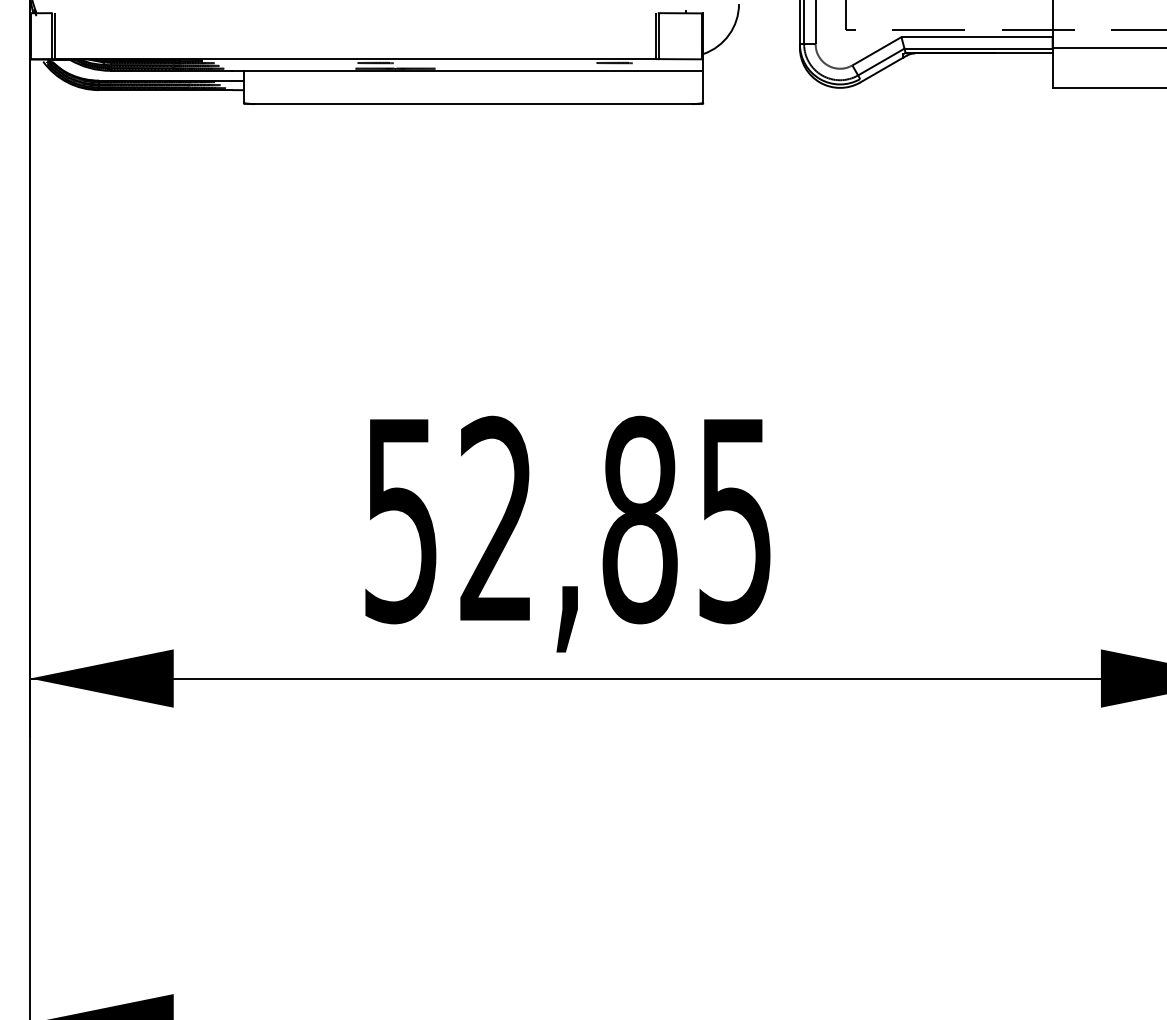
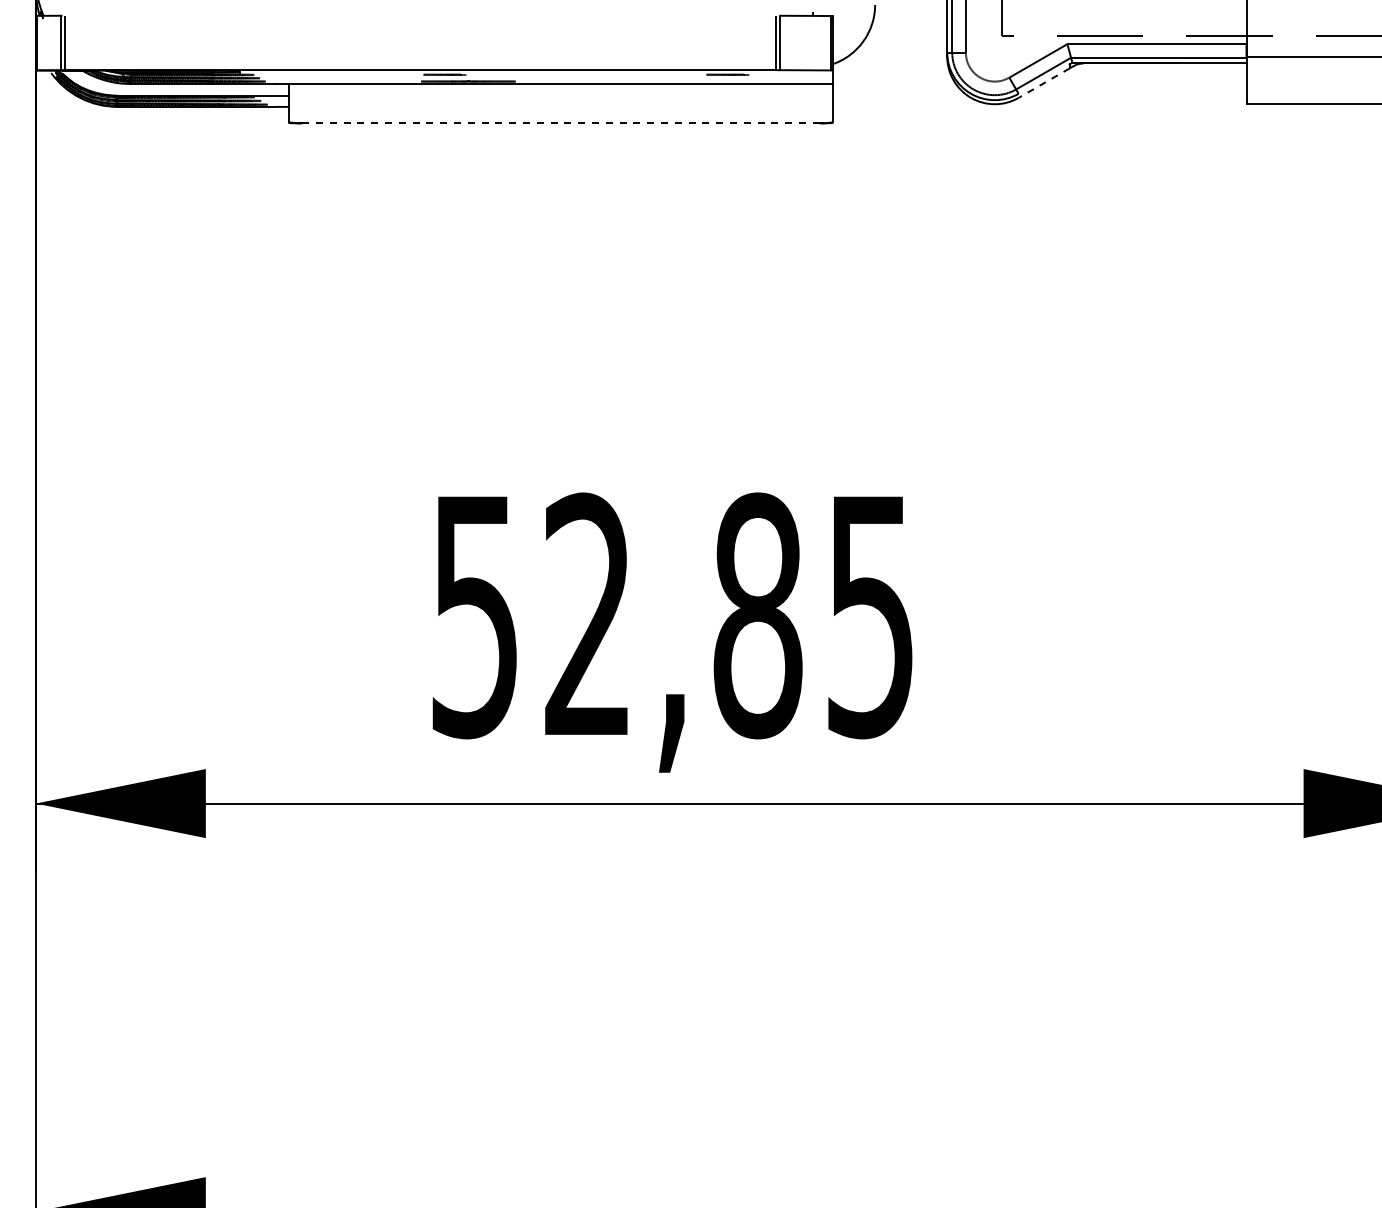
line: (881, 70) -> (1043, 83), solid -> dashed
line: (473, 104) -> (560, 123), solid -> dashed

